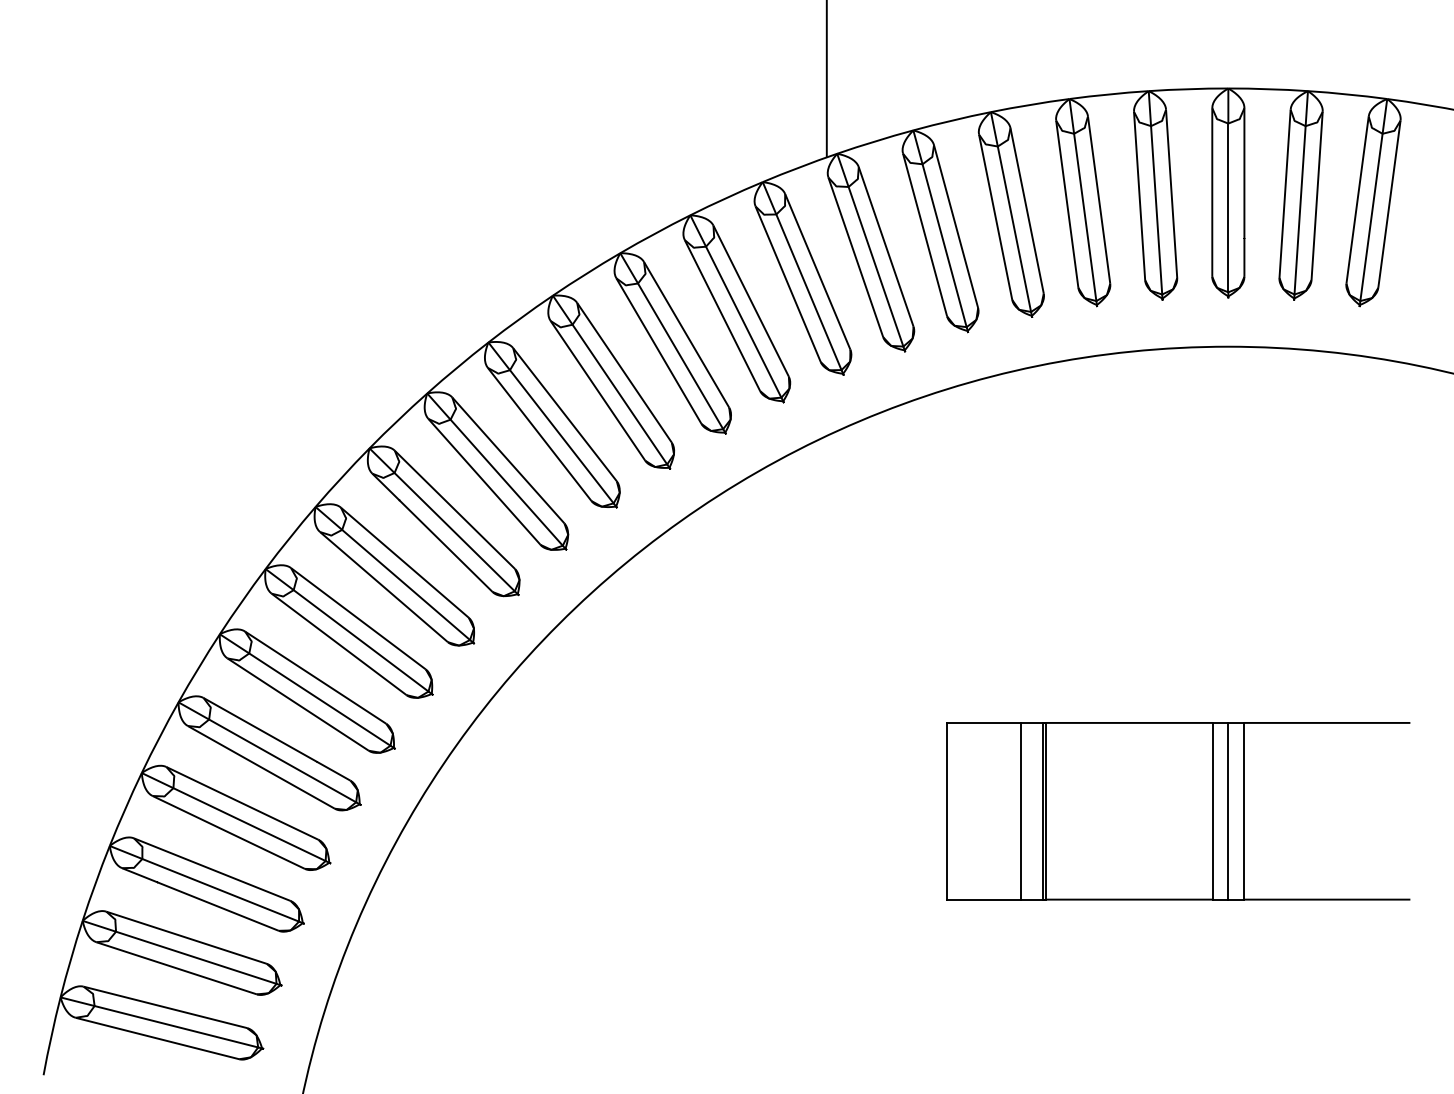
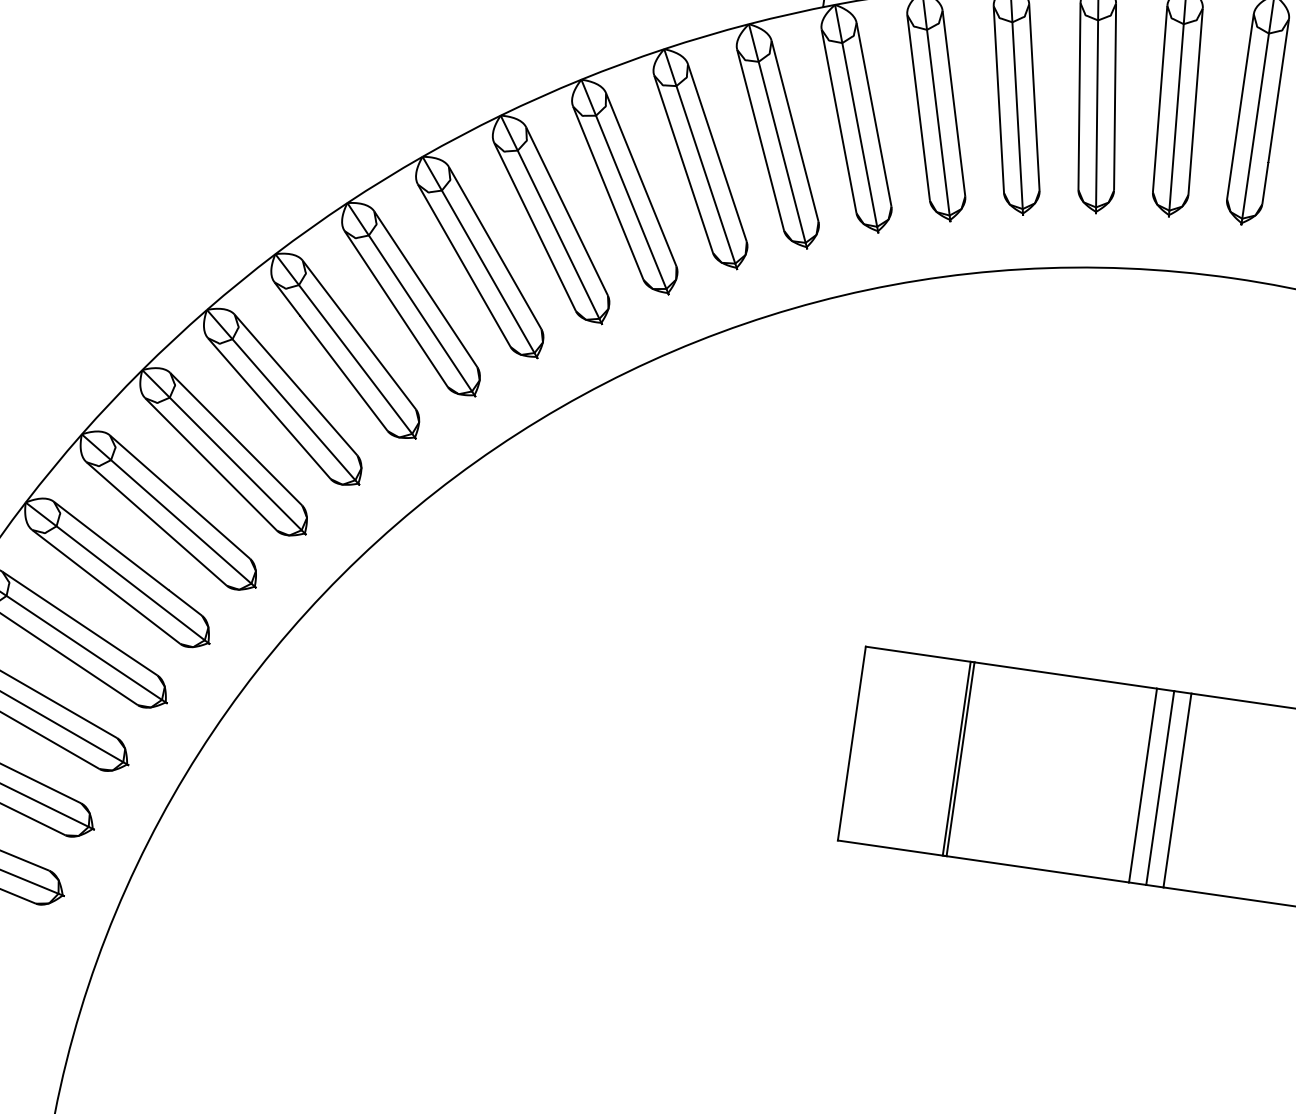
line: (1020, 810) -> (932, 754), removed

